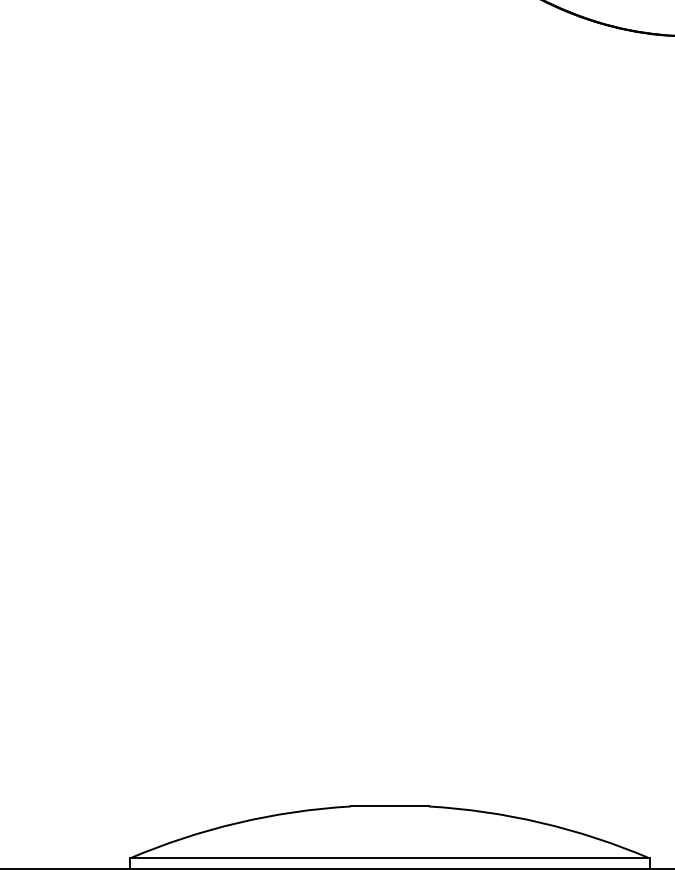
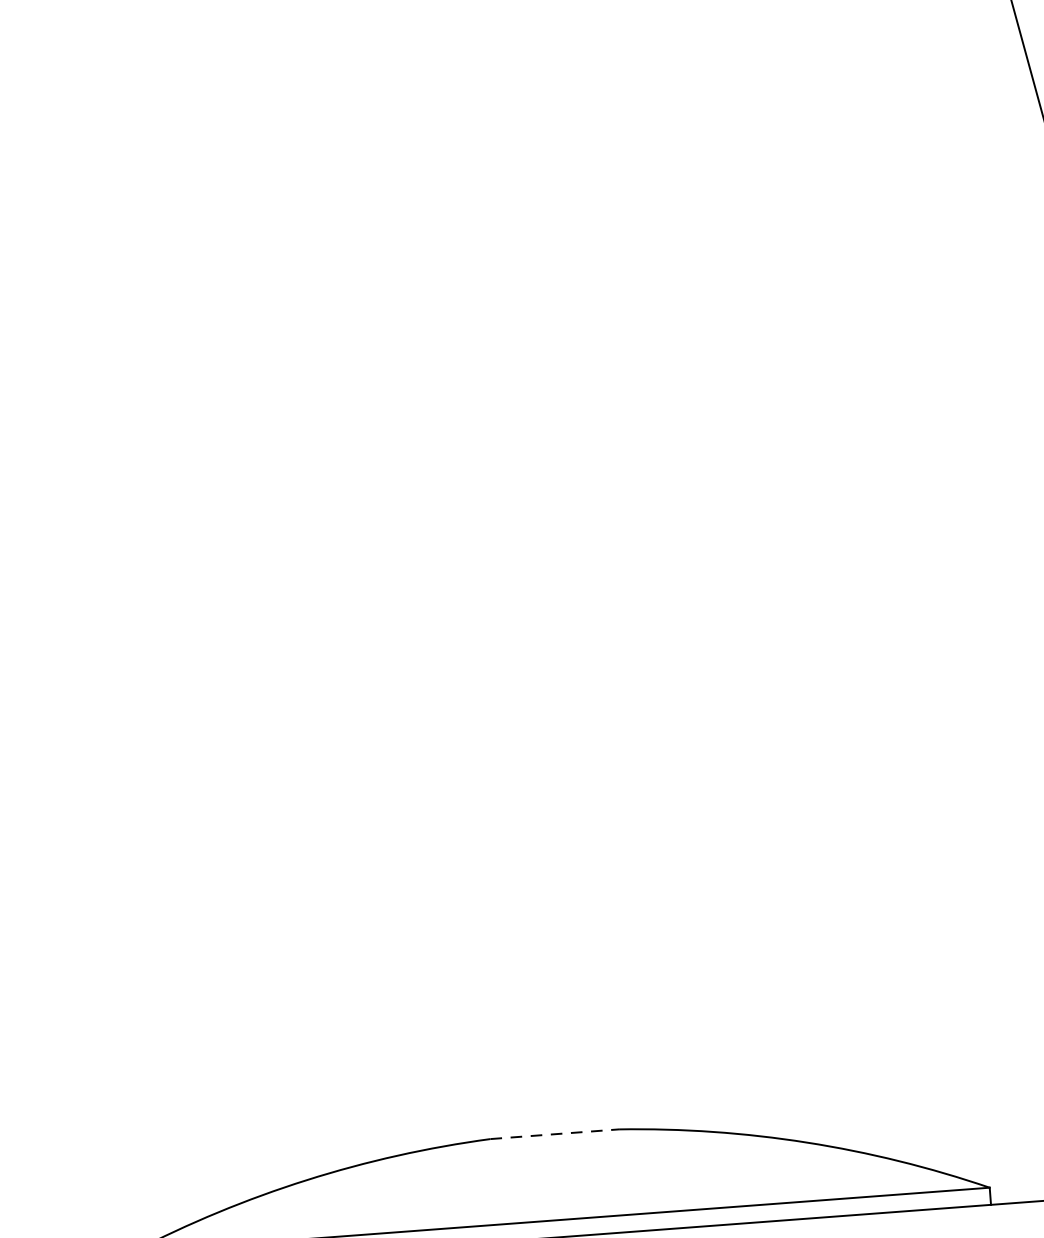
line: (390, 806) -> (555, 1134), solid -> dashed

